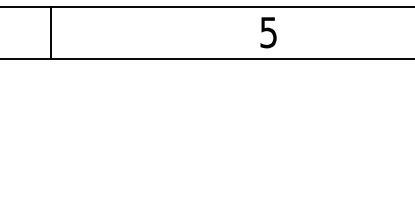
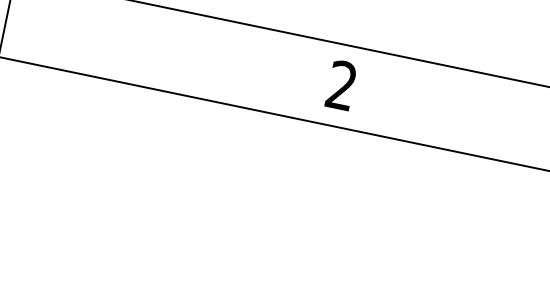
text: (268, 32) -> (341, 85), 5 -> 2

